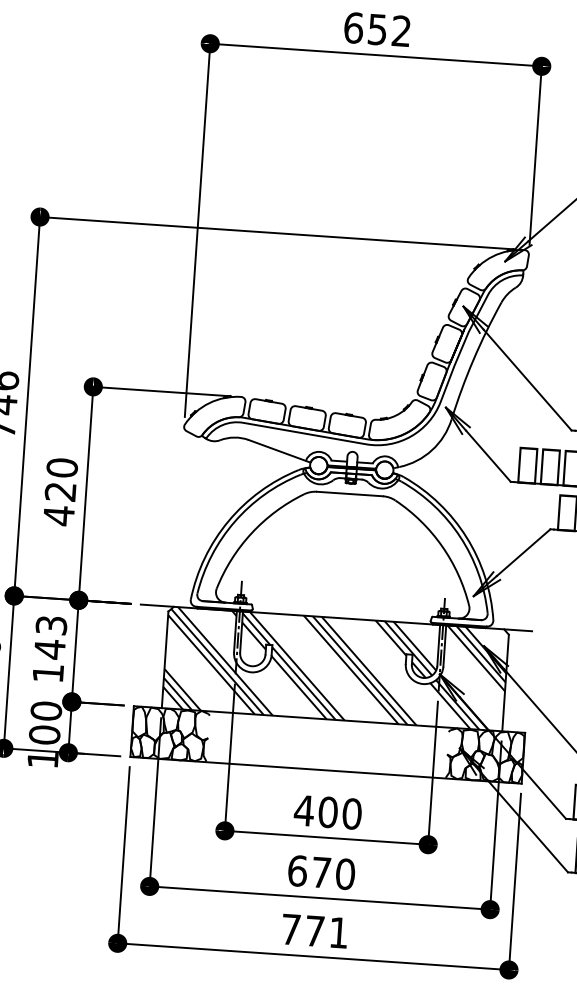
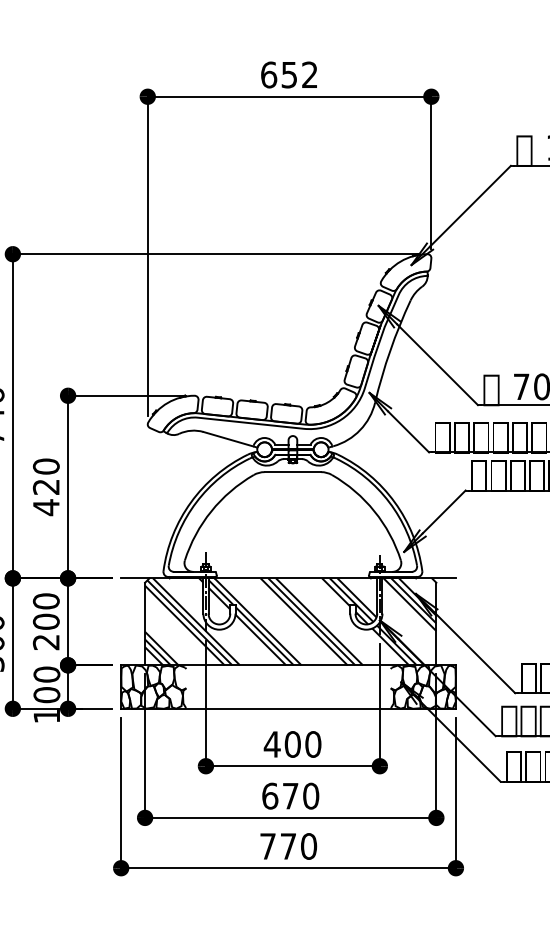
text: (48, 648) -> (45, 621), 143 -> 200
text: (339, 932) -> (309, 846), 771 -> 770

